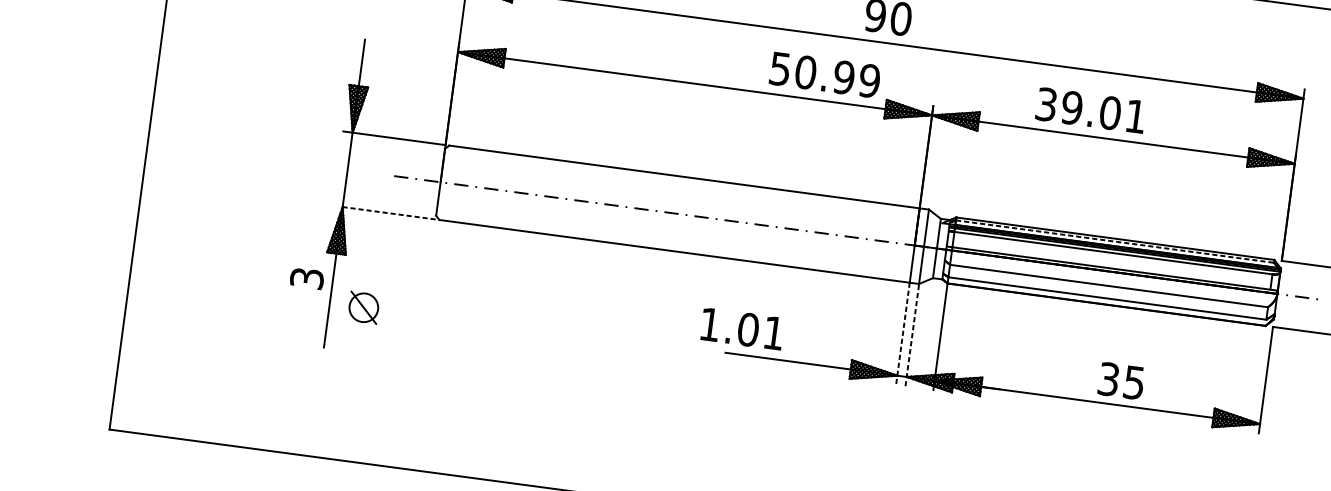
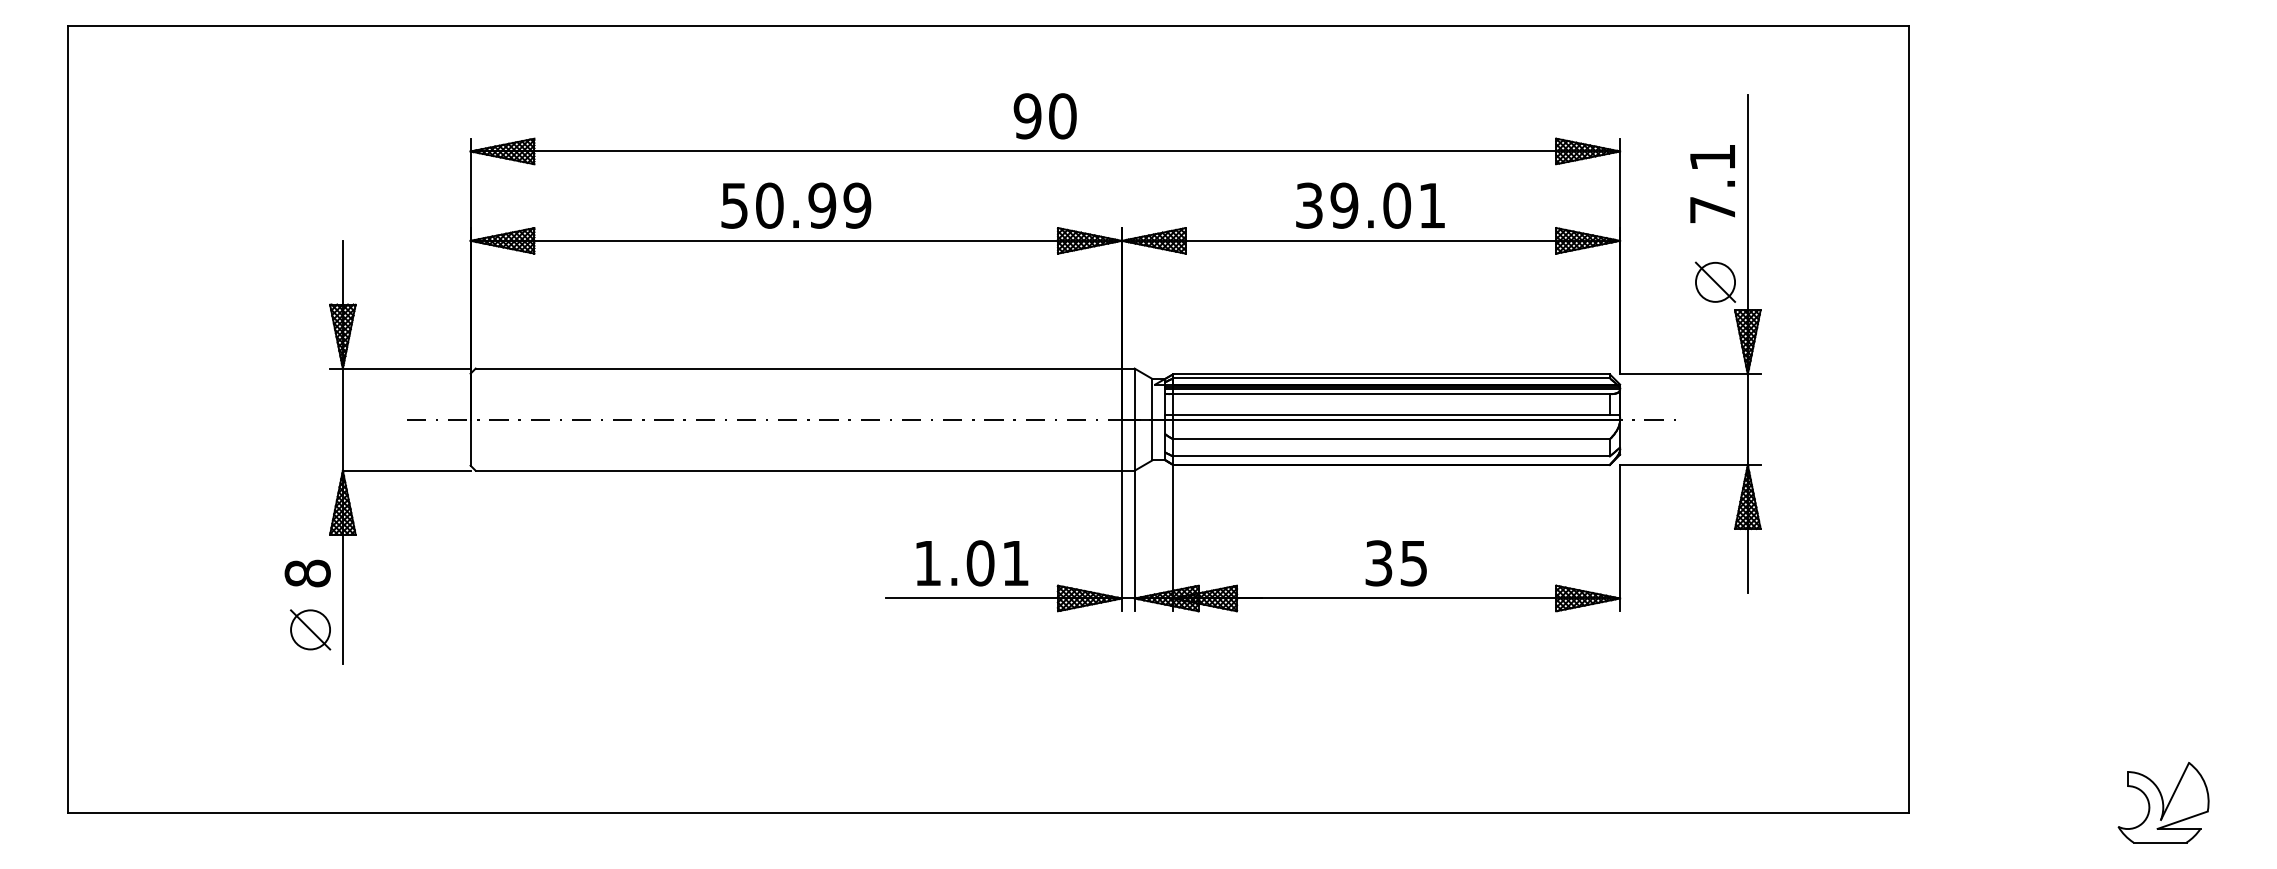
text: (825, 74) -> (796, 205), moved
text: (1091, 110) -> (1370, 205), moved
line: (389, 213) -> (406, 470), dashed -> solid
line: (1114, 241) -> (1391, 378), dashed -> solid
text: (306, 278) -> (307, 573), 3 -> 8
part: (363, 307) -> (310, 629), moved
text: (742, 329) -> (972, 563), moved
line: (902, 334) -> (1121, 541), dashed -> solid
line: (912, 334) -> (1134, 540), dashed -> solid
text: (1120, 381) -> (1395, 563), moved

